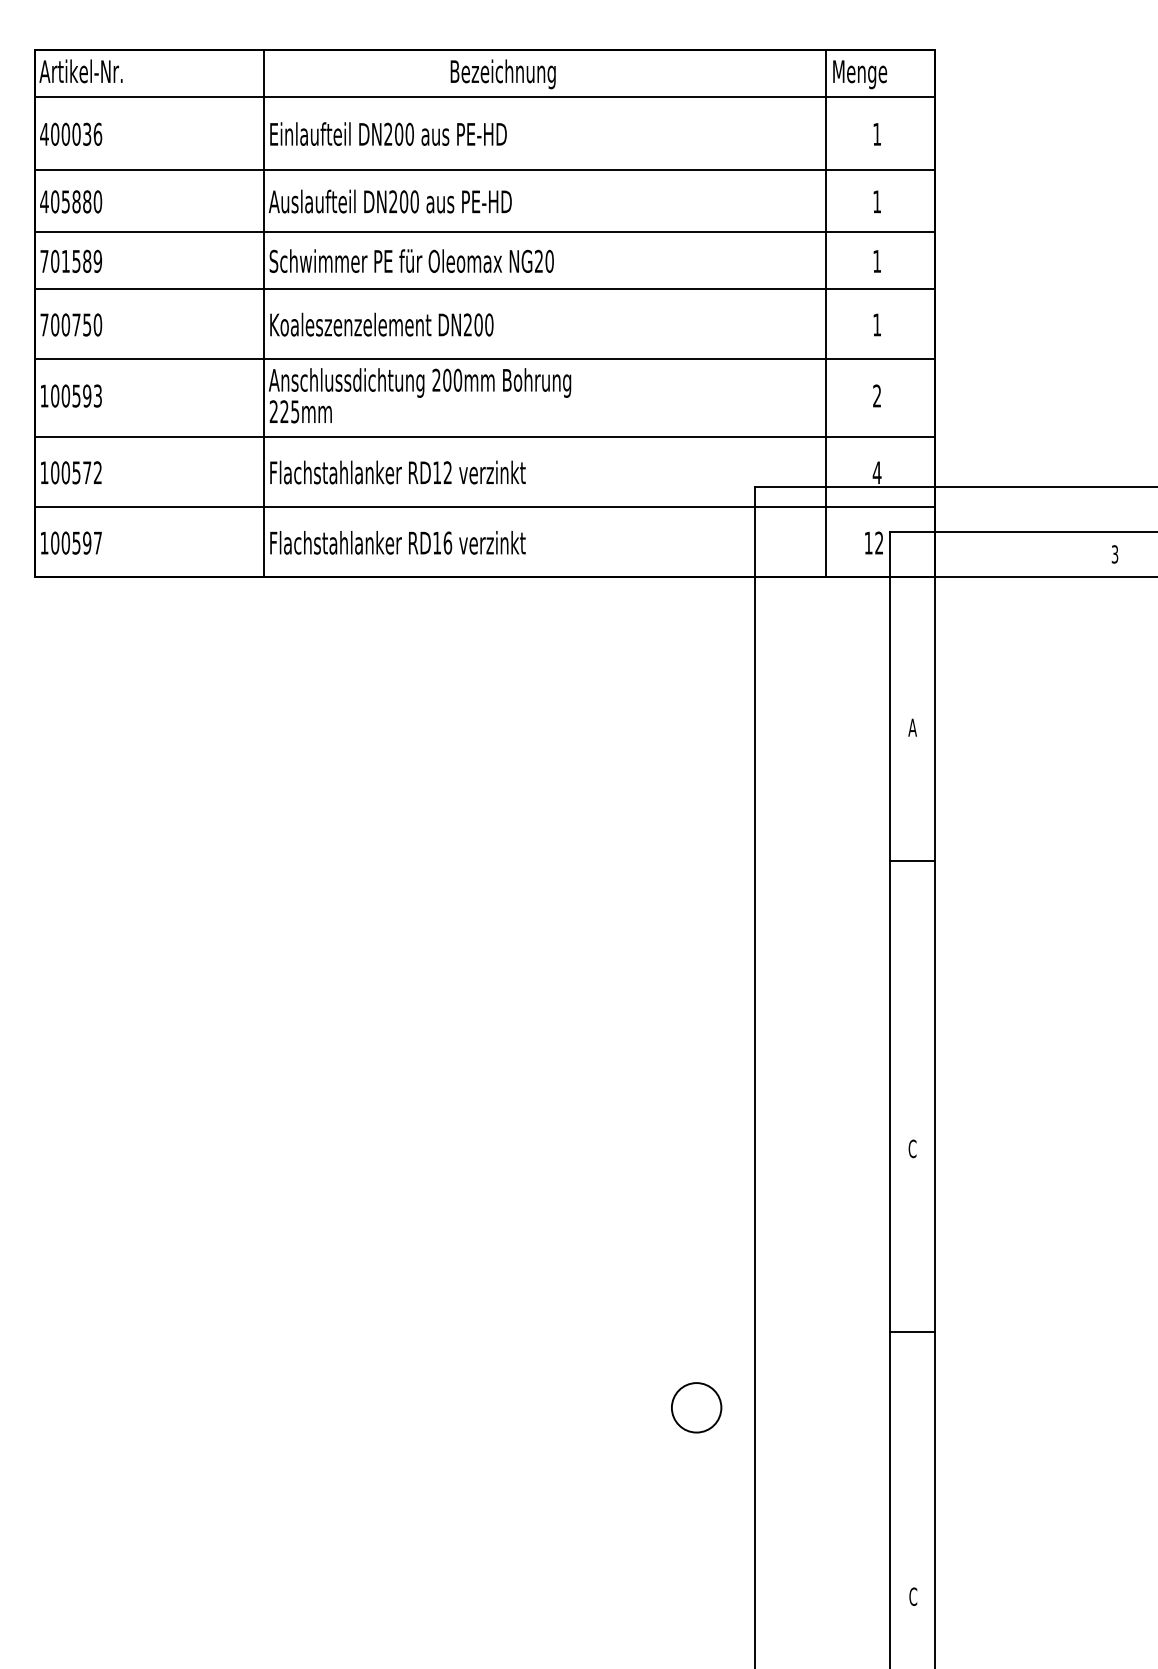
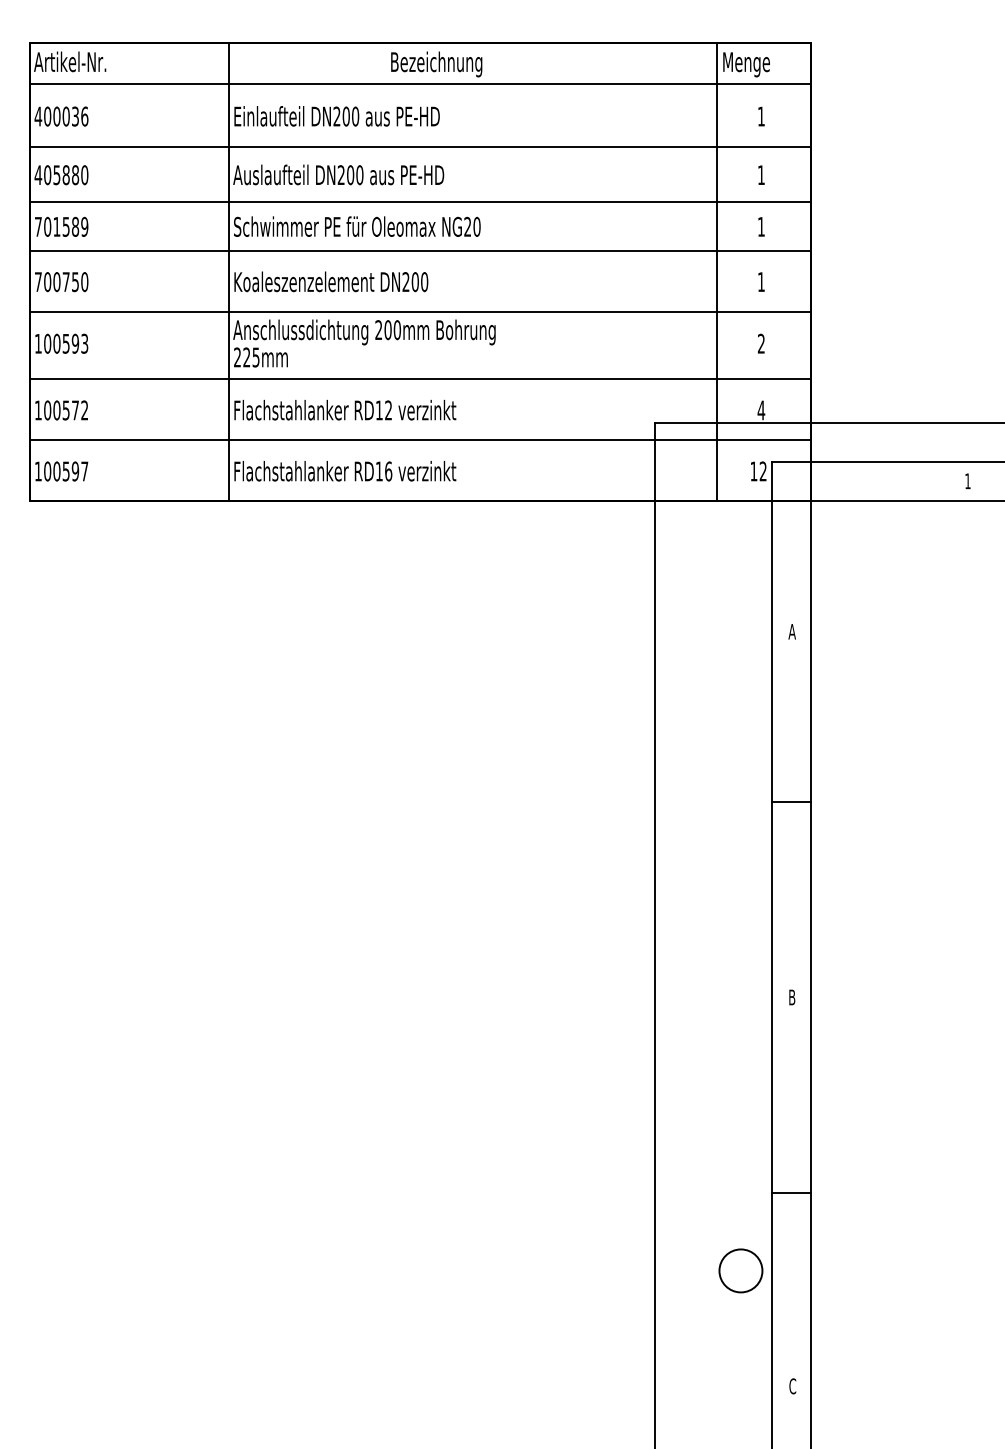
text: (1114, 554) -> (967, 481), 3 -> 1
line: (911, 860) -> (791, 801), moved
text: (912, 1148) -> (792, 997), C -> B
line: (911, 1331) -> (791, 1192), moved
circle: (696, 1407) -> (740, 1270), moved

